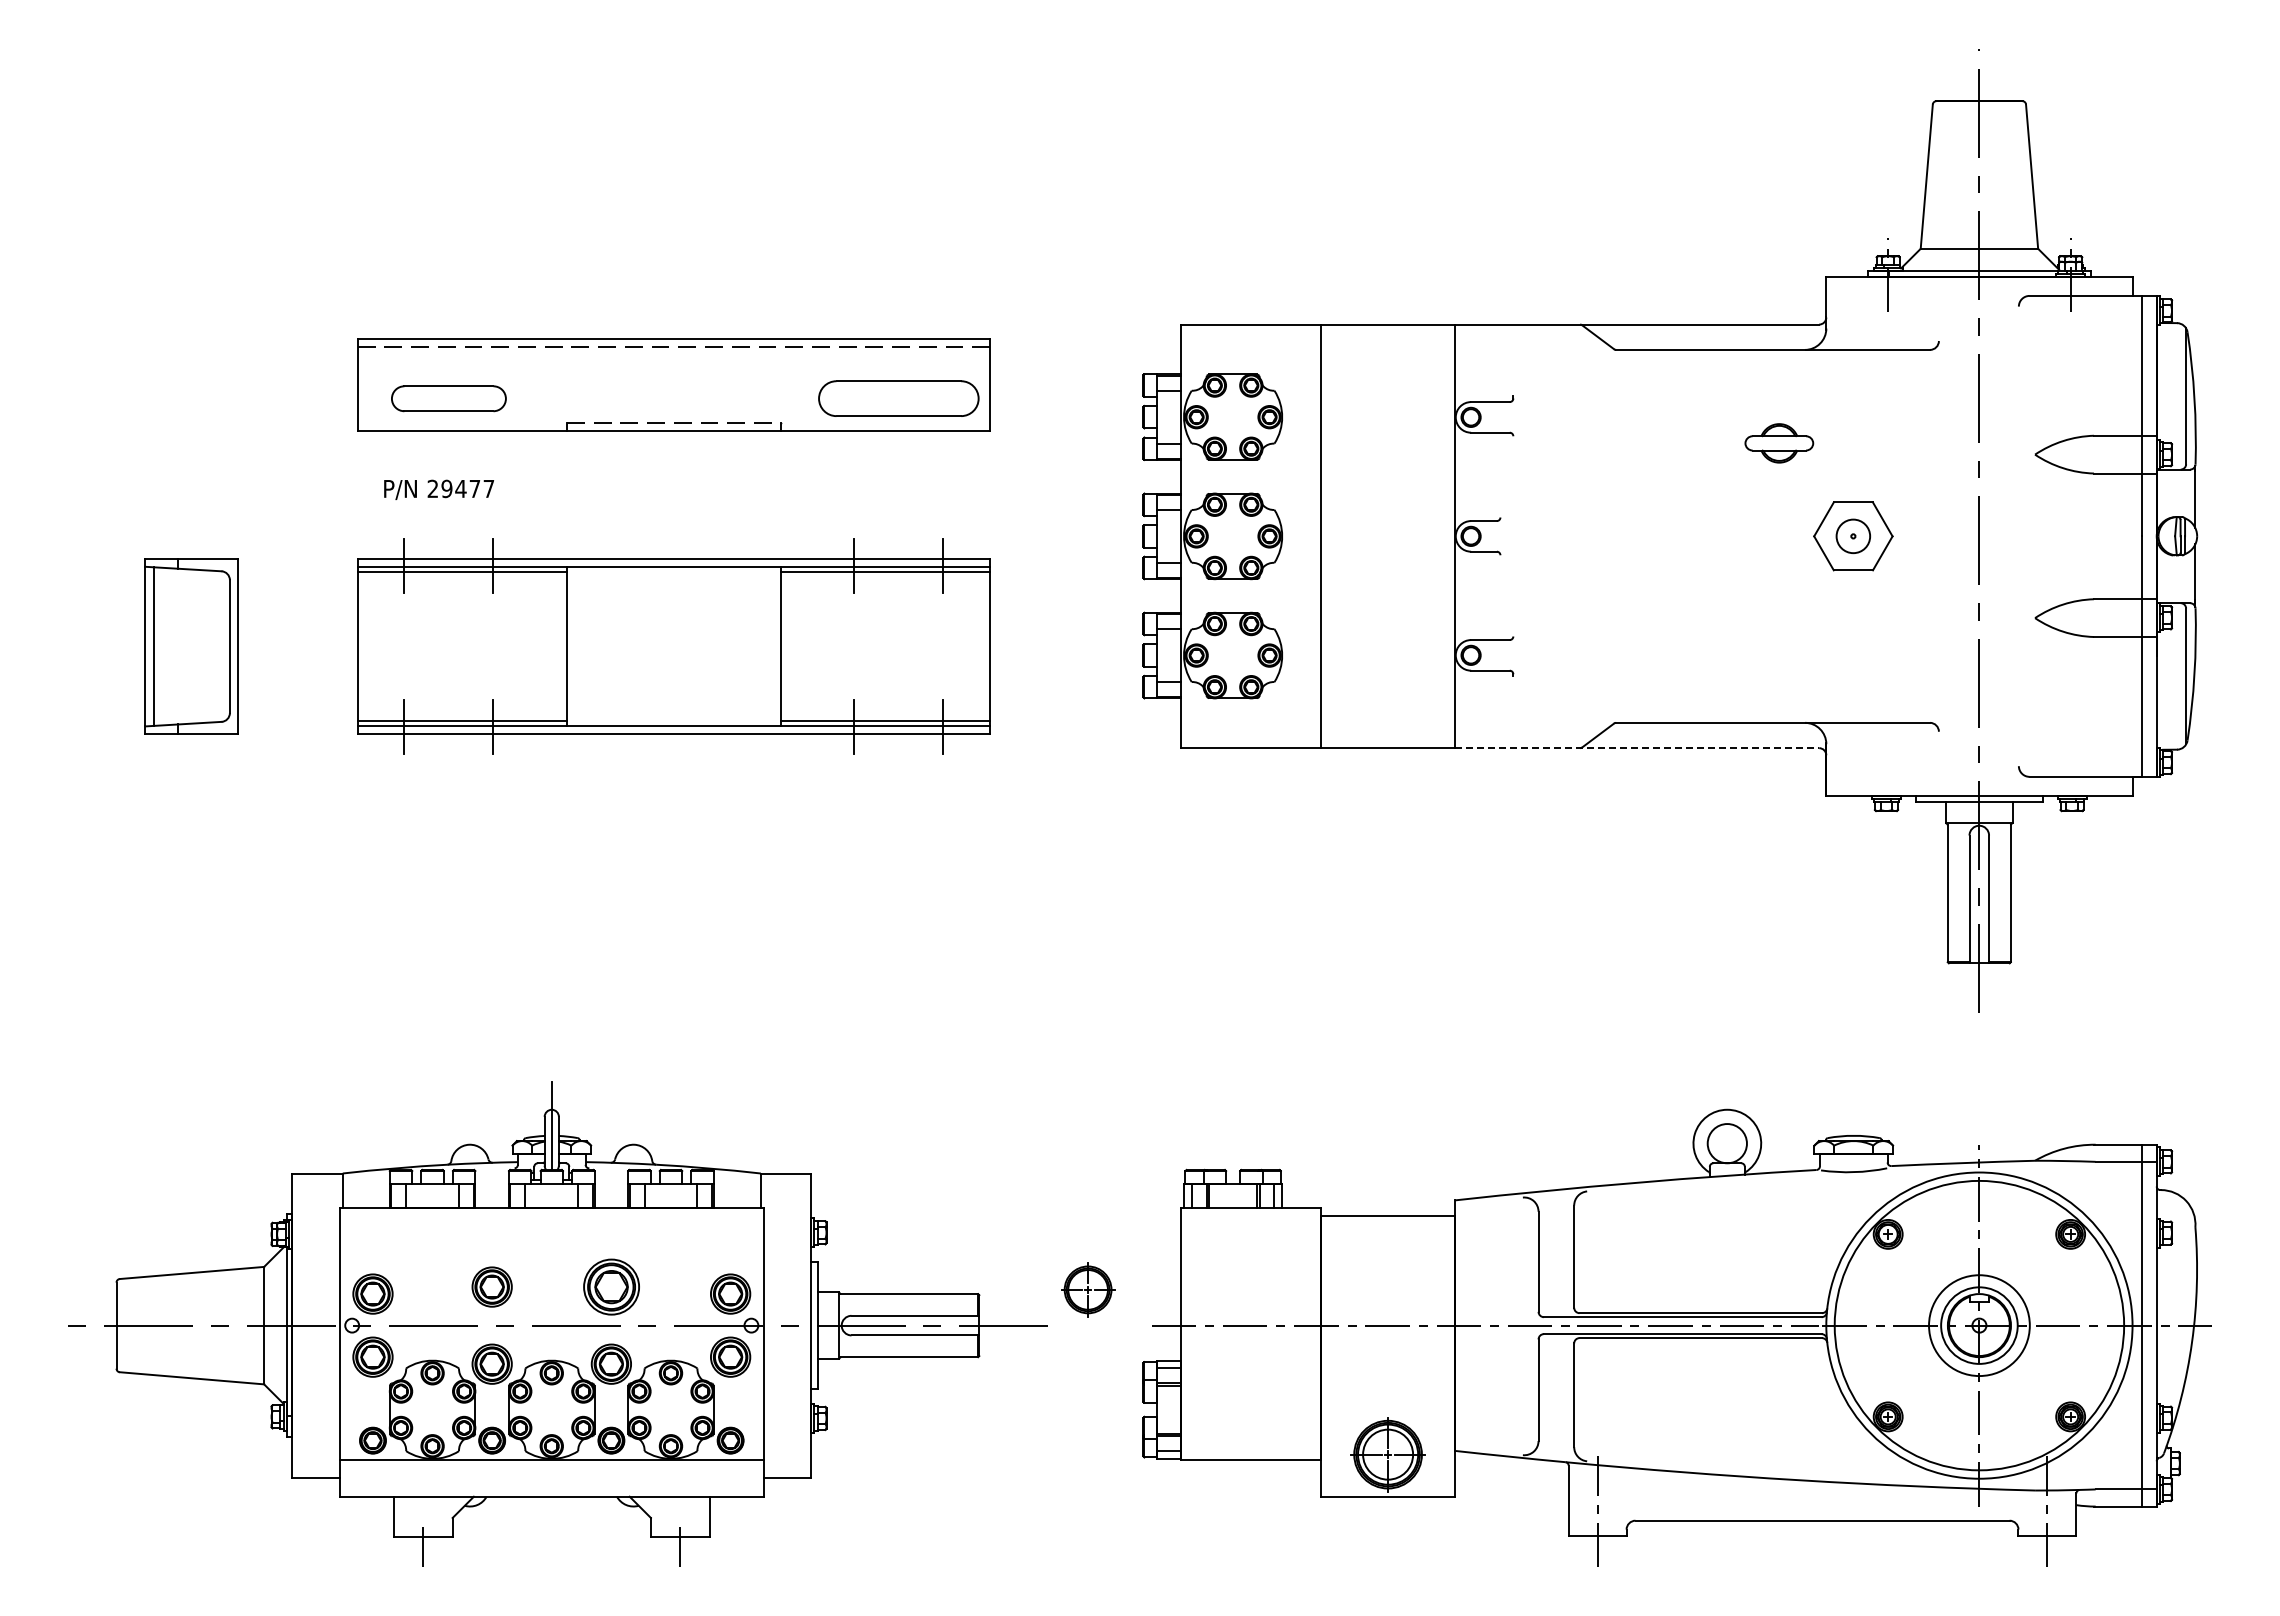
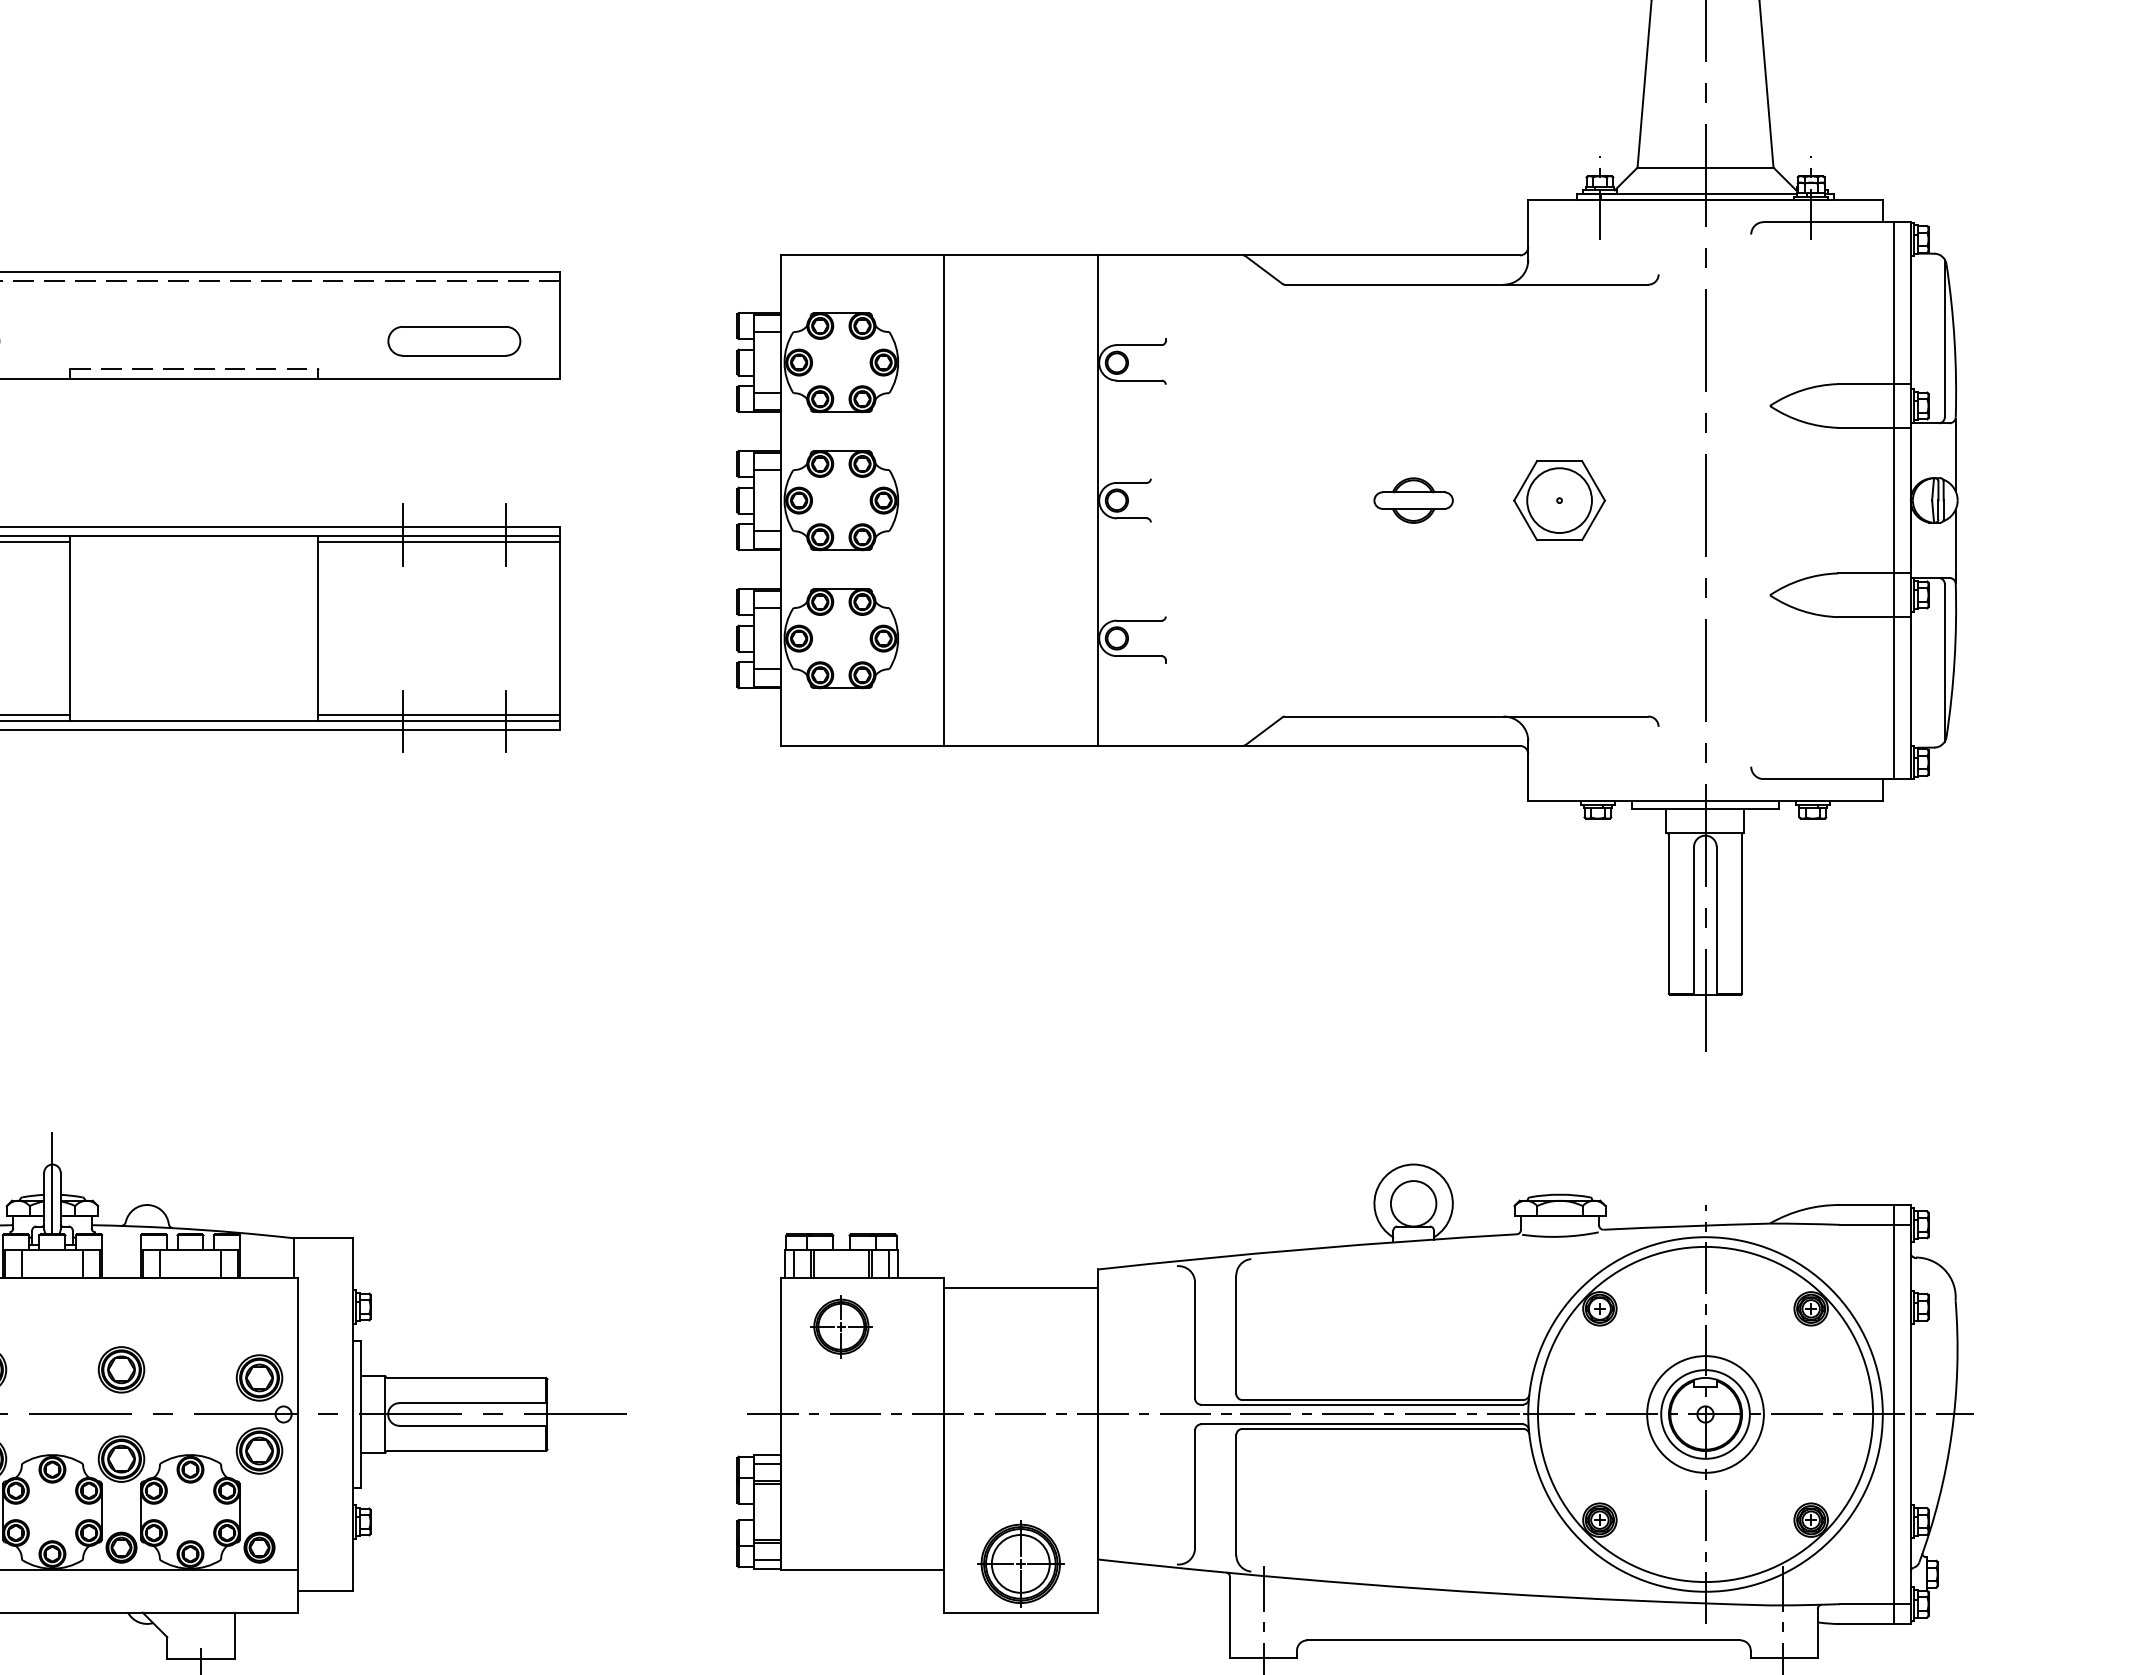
part: (898, 398) -> (453, 340), size x0.71
part: (1779, 443) -> (1413, 500), moved
circle: (1853, 536) -> (1559, 500), size x1.67
line: (1637, 748) -> (1309, 746), dashed -> solid
part: (610, 1286) -> (120, 1369), size x0.71
part: (1088, 1289) -> (841, 1326), moved

